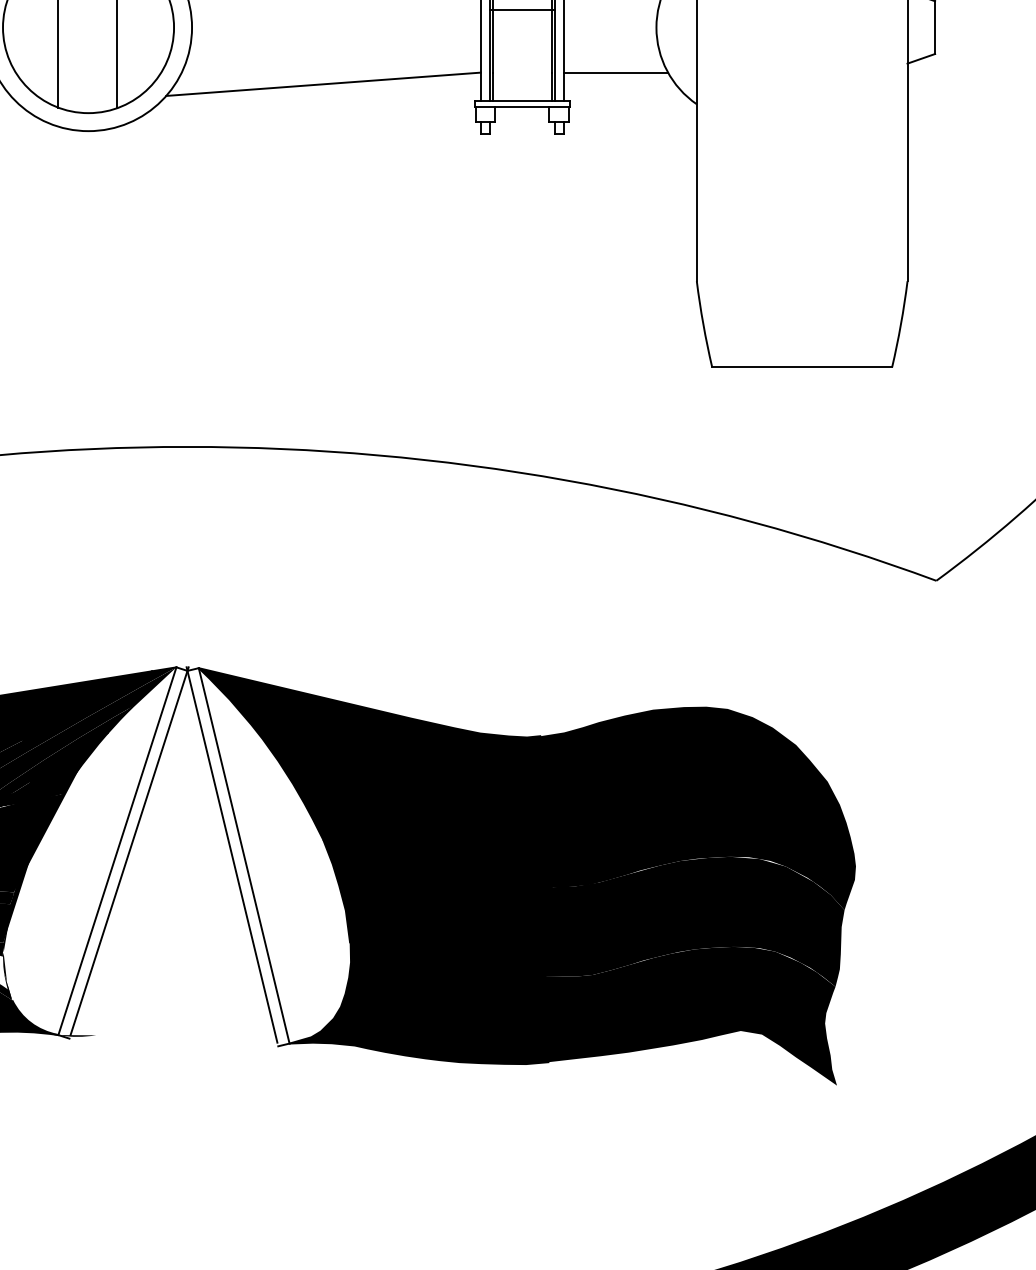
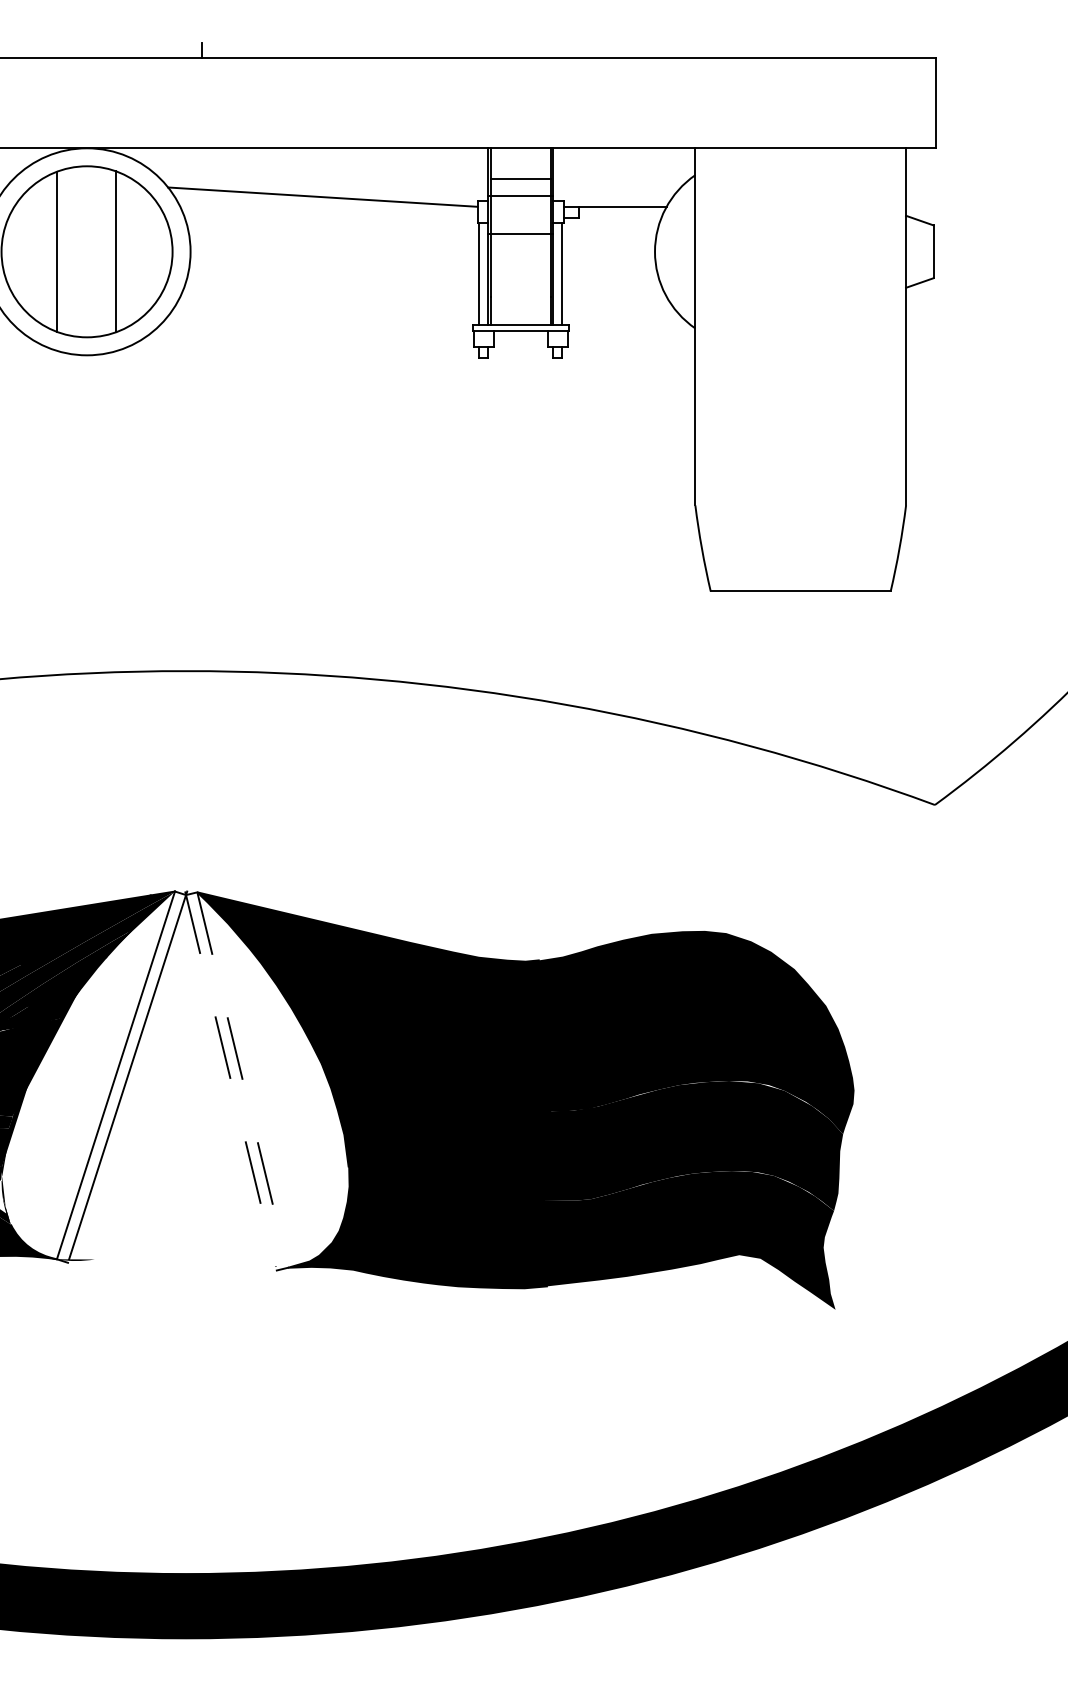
line: (615, 72) -> (614, 296), removed
line: (322, 84) -> (321, 308), removed
line: (231, 855) -> (230, 1079), solid -> dashed
line: (243, 856) -> (242, 1080), solid -> dashed

